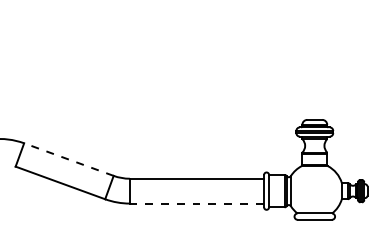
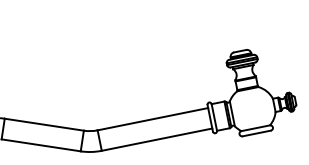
line: (68, 159) -> (43, 124), dashed -> solid
line: (196, 203) -> (156, 139), dashed -> solid

